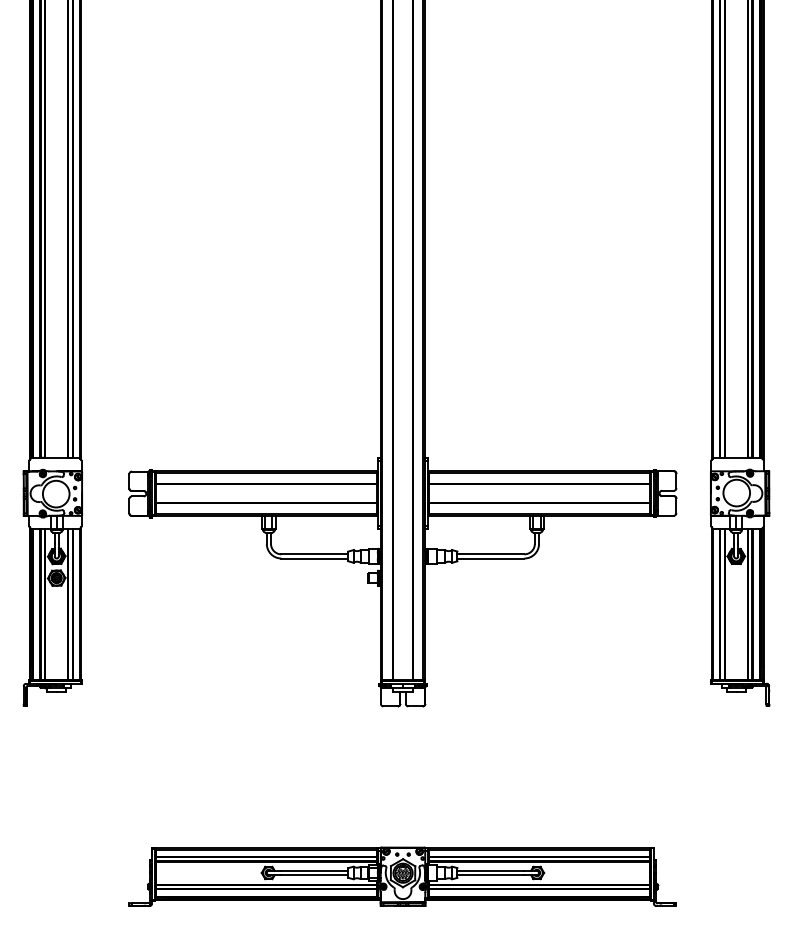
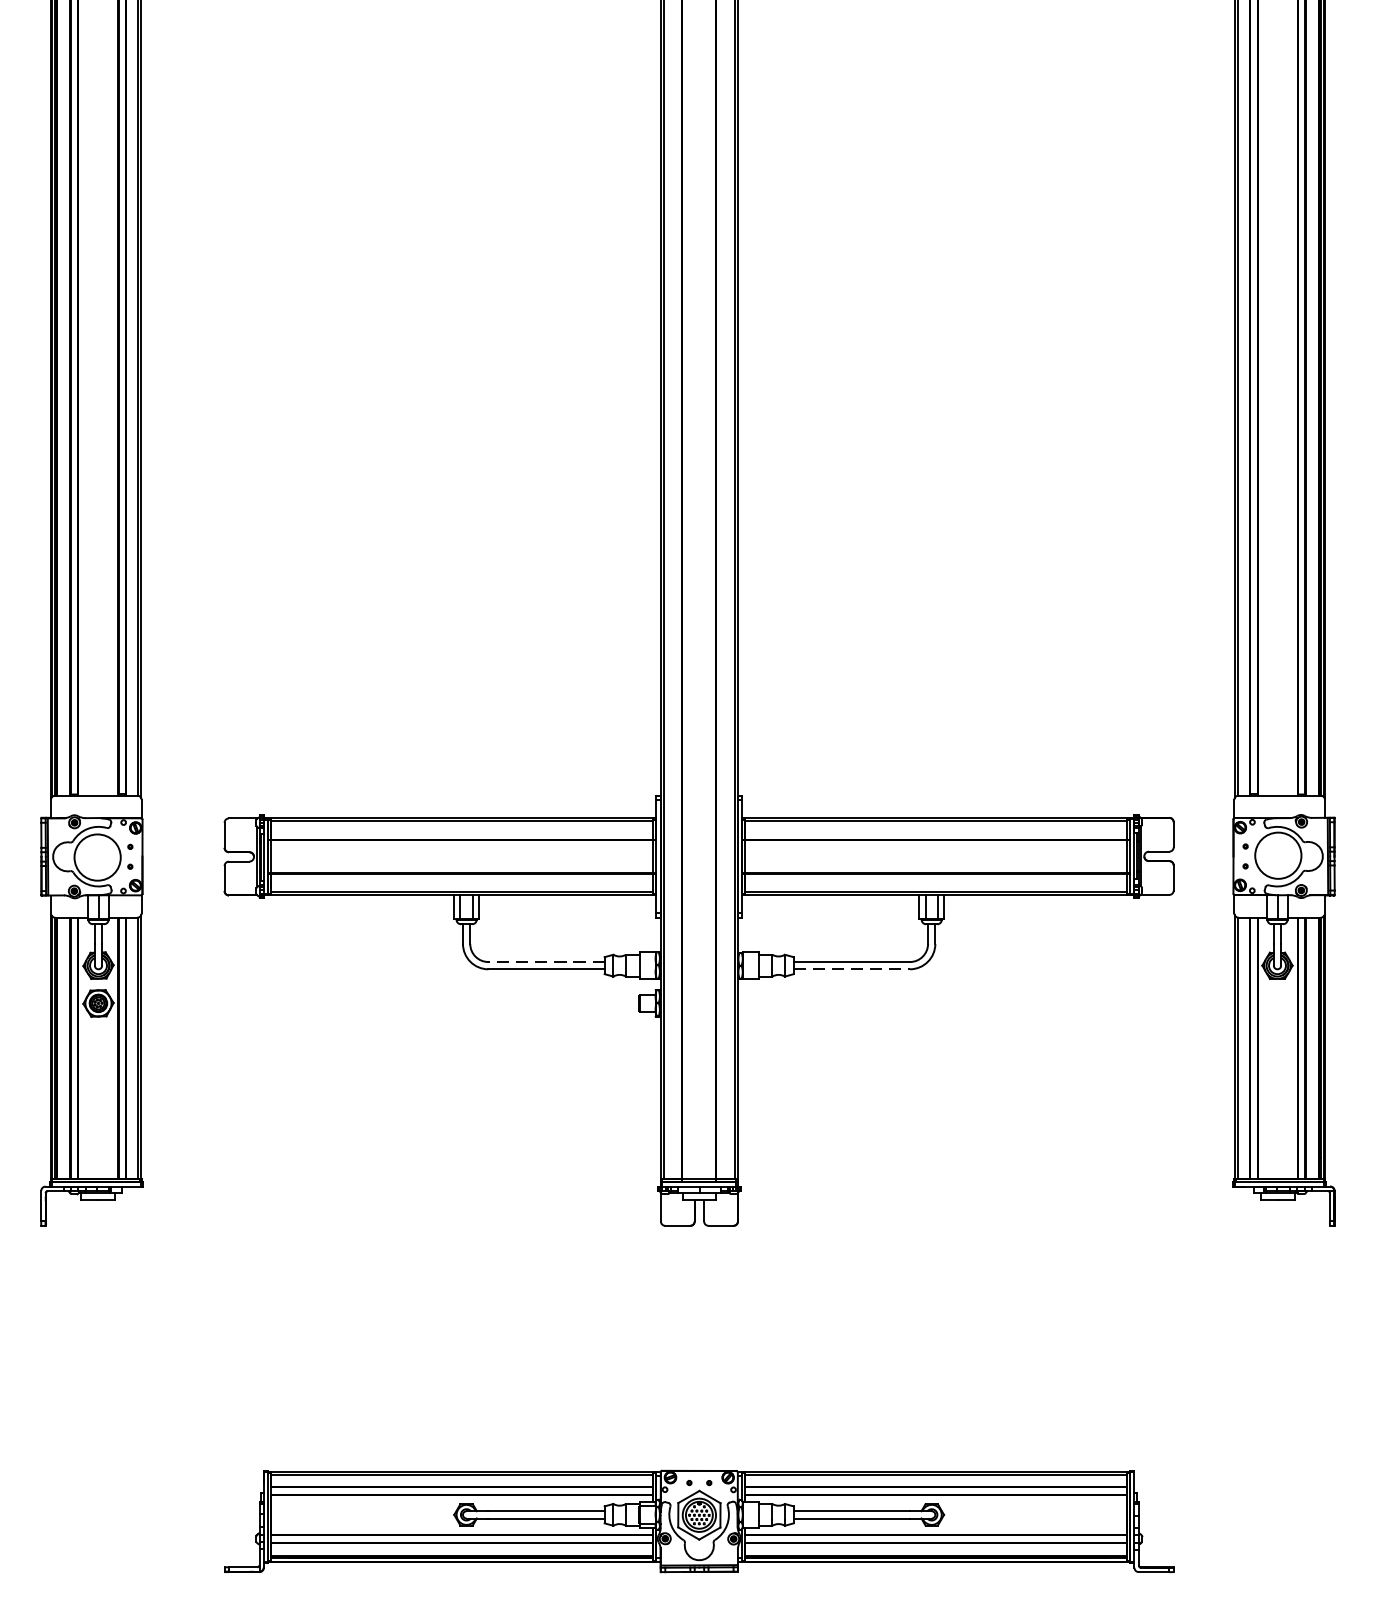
line: (314, 554) -> (545, 962), solid -> dashed
line: (490, 558) -> (851, 969), solid -> dashed

